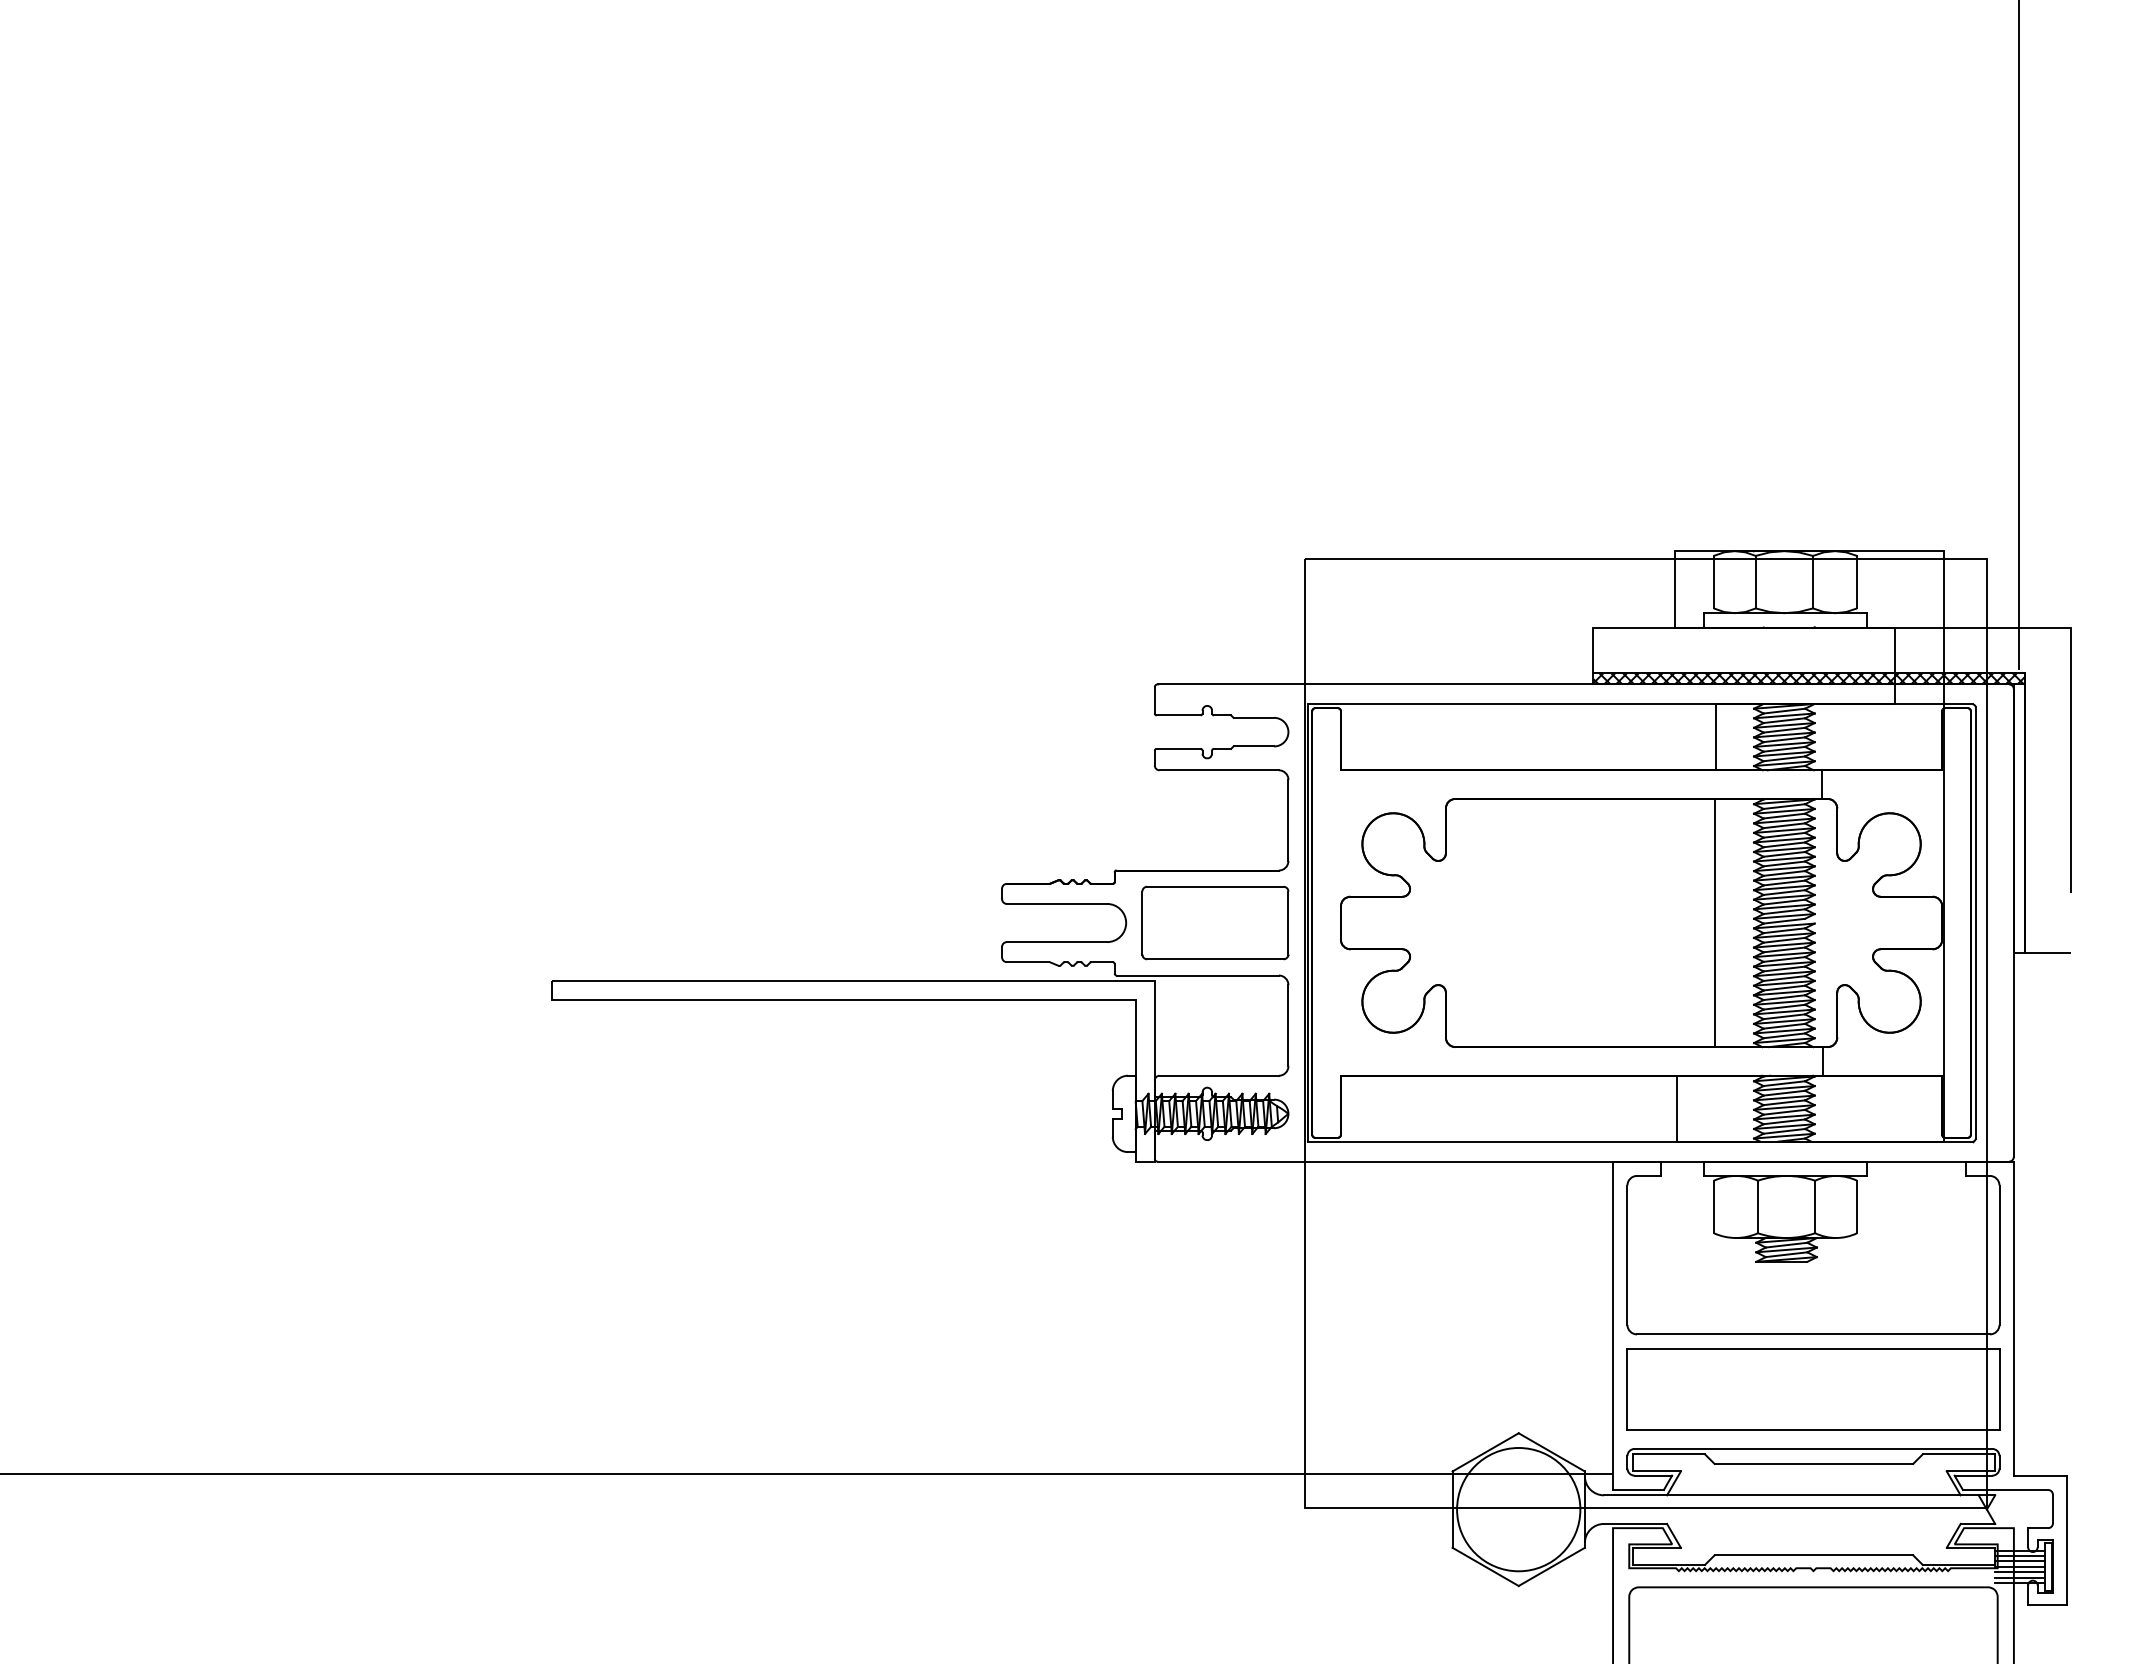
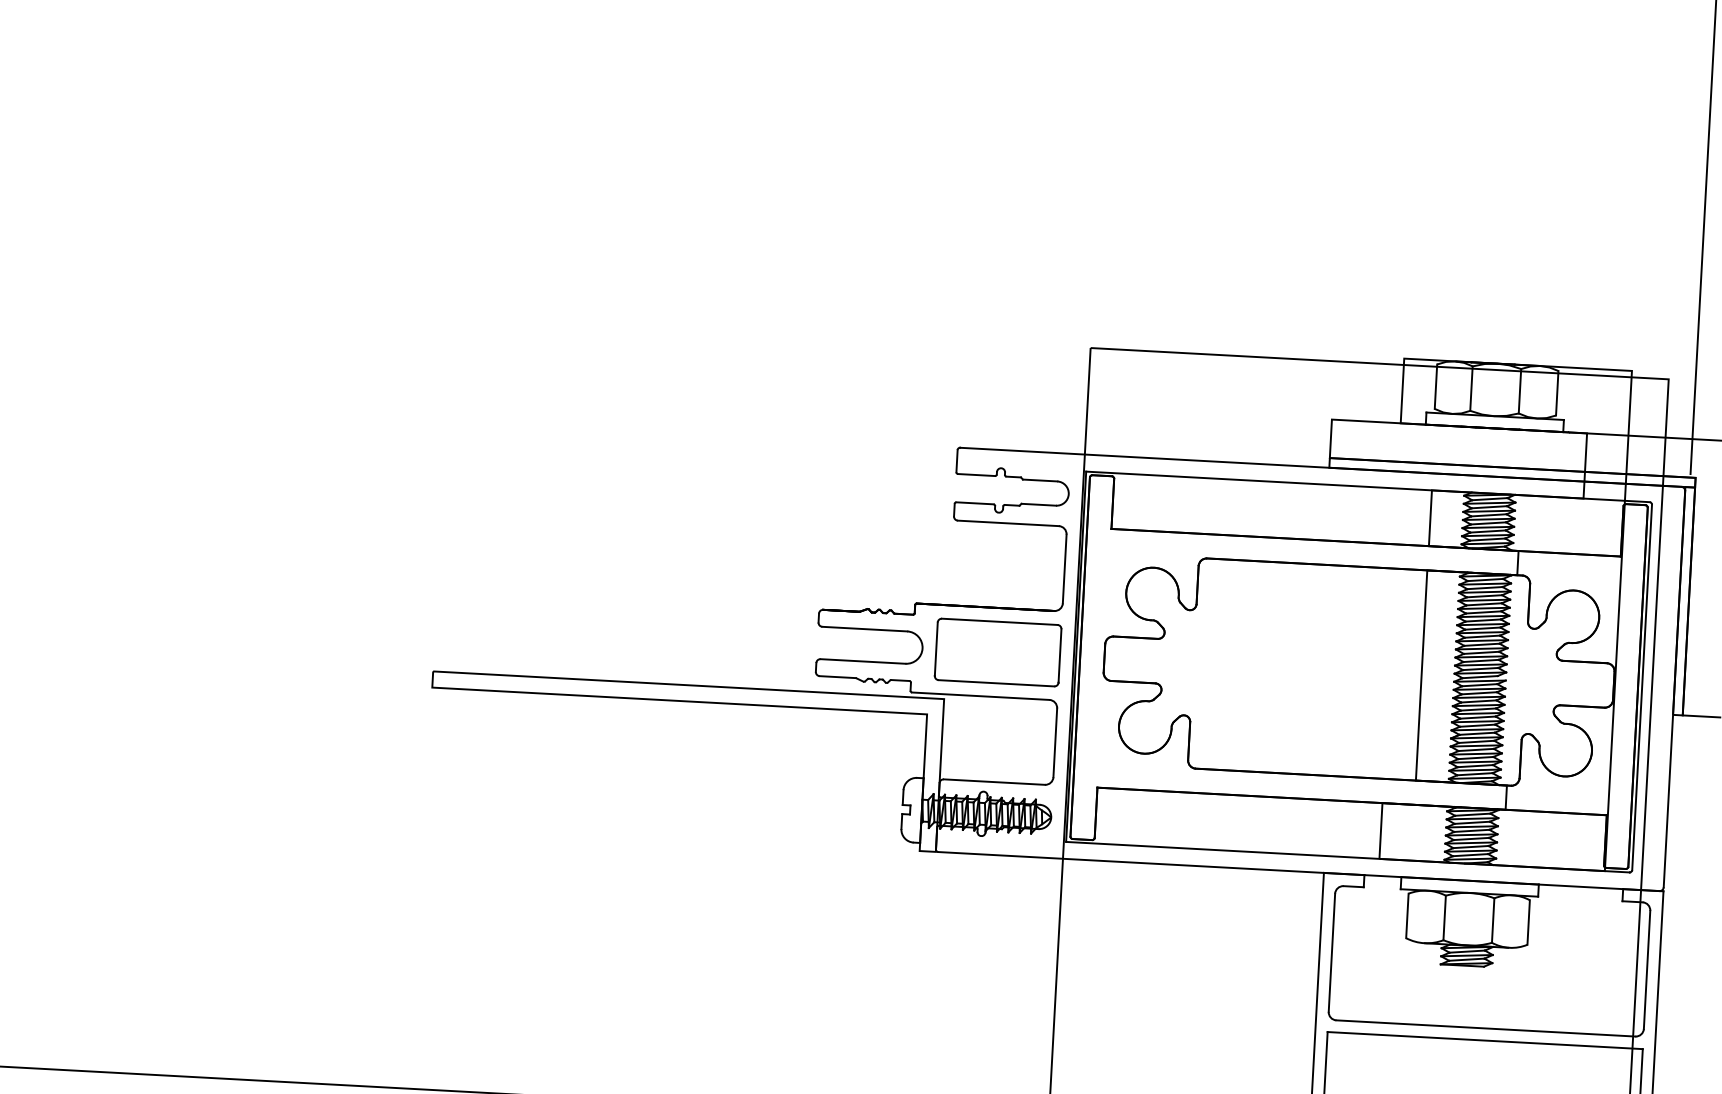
hatch: (1809, 678) -> (1512, 472), removed

